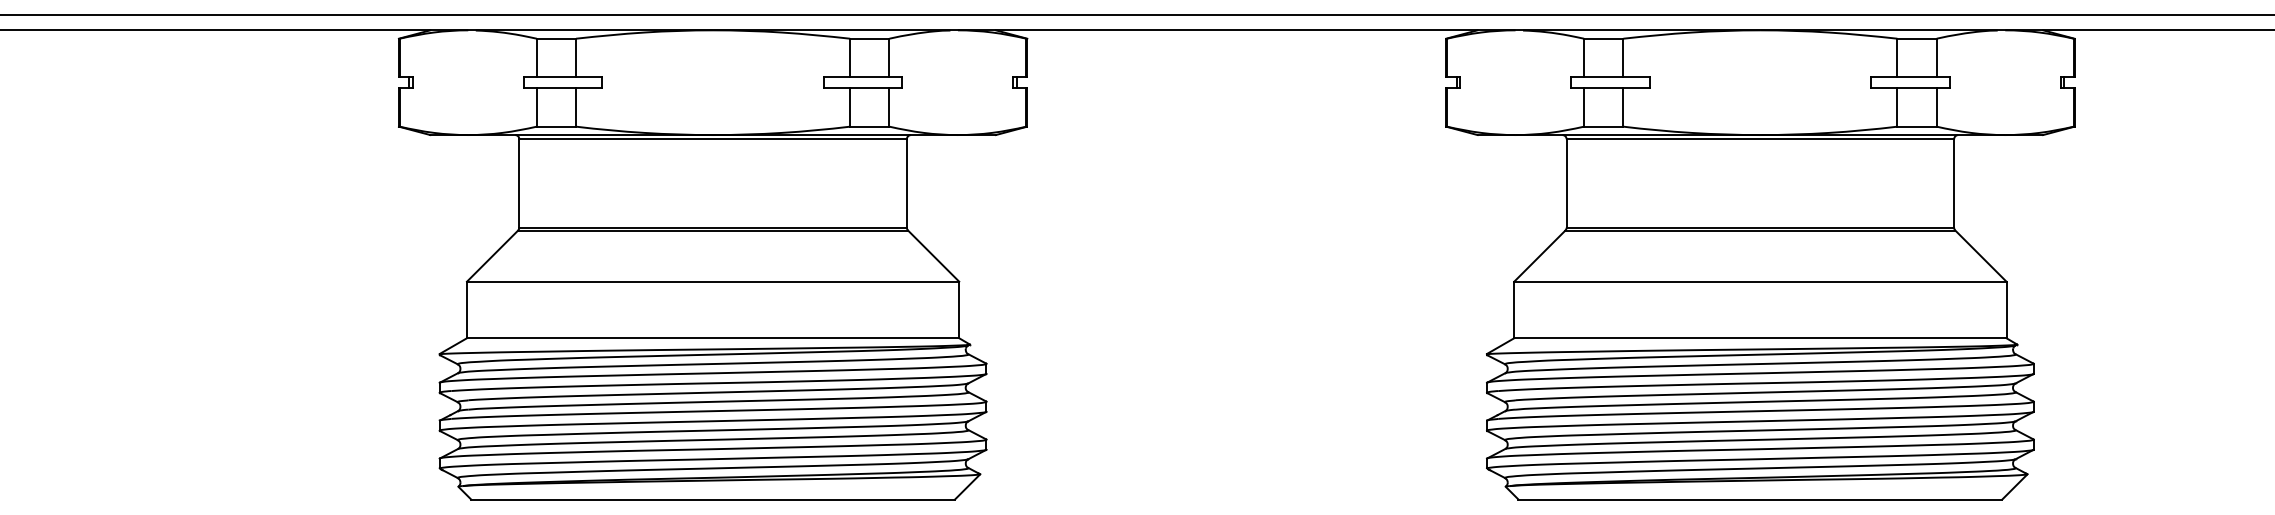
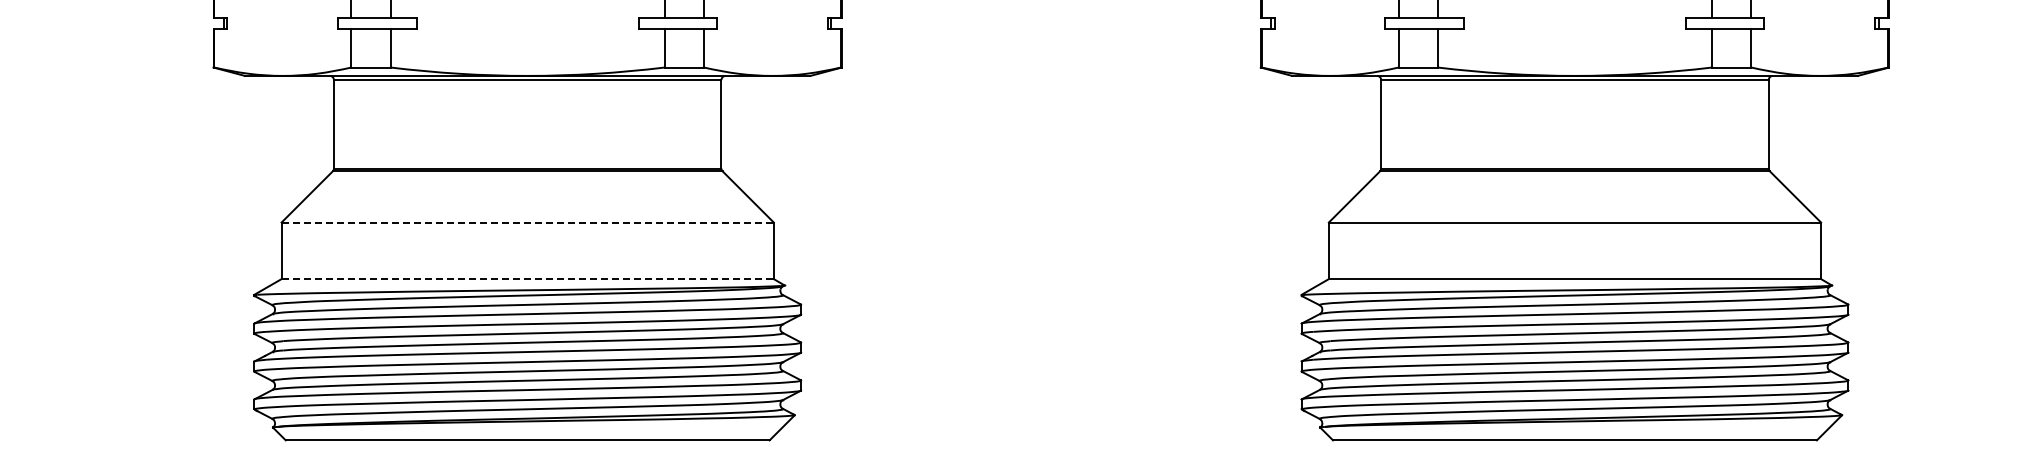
line: (713, 281) -> (528, 222), solid -> dashed
line: (713, 338) -> (528, 279), solid -> dashed

